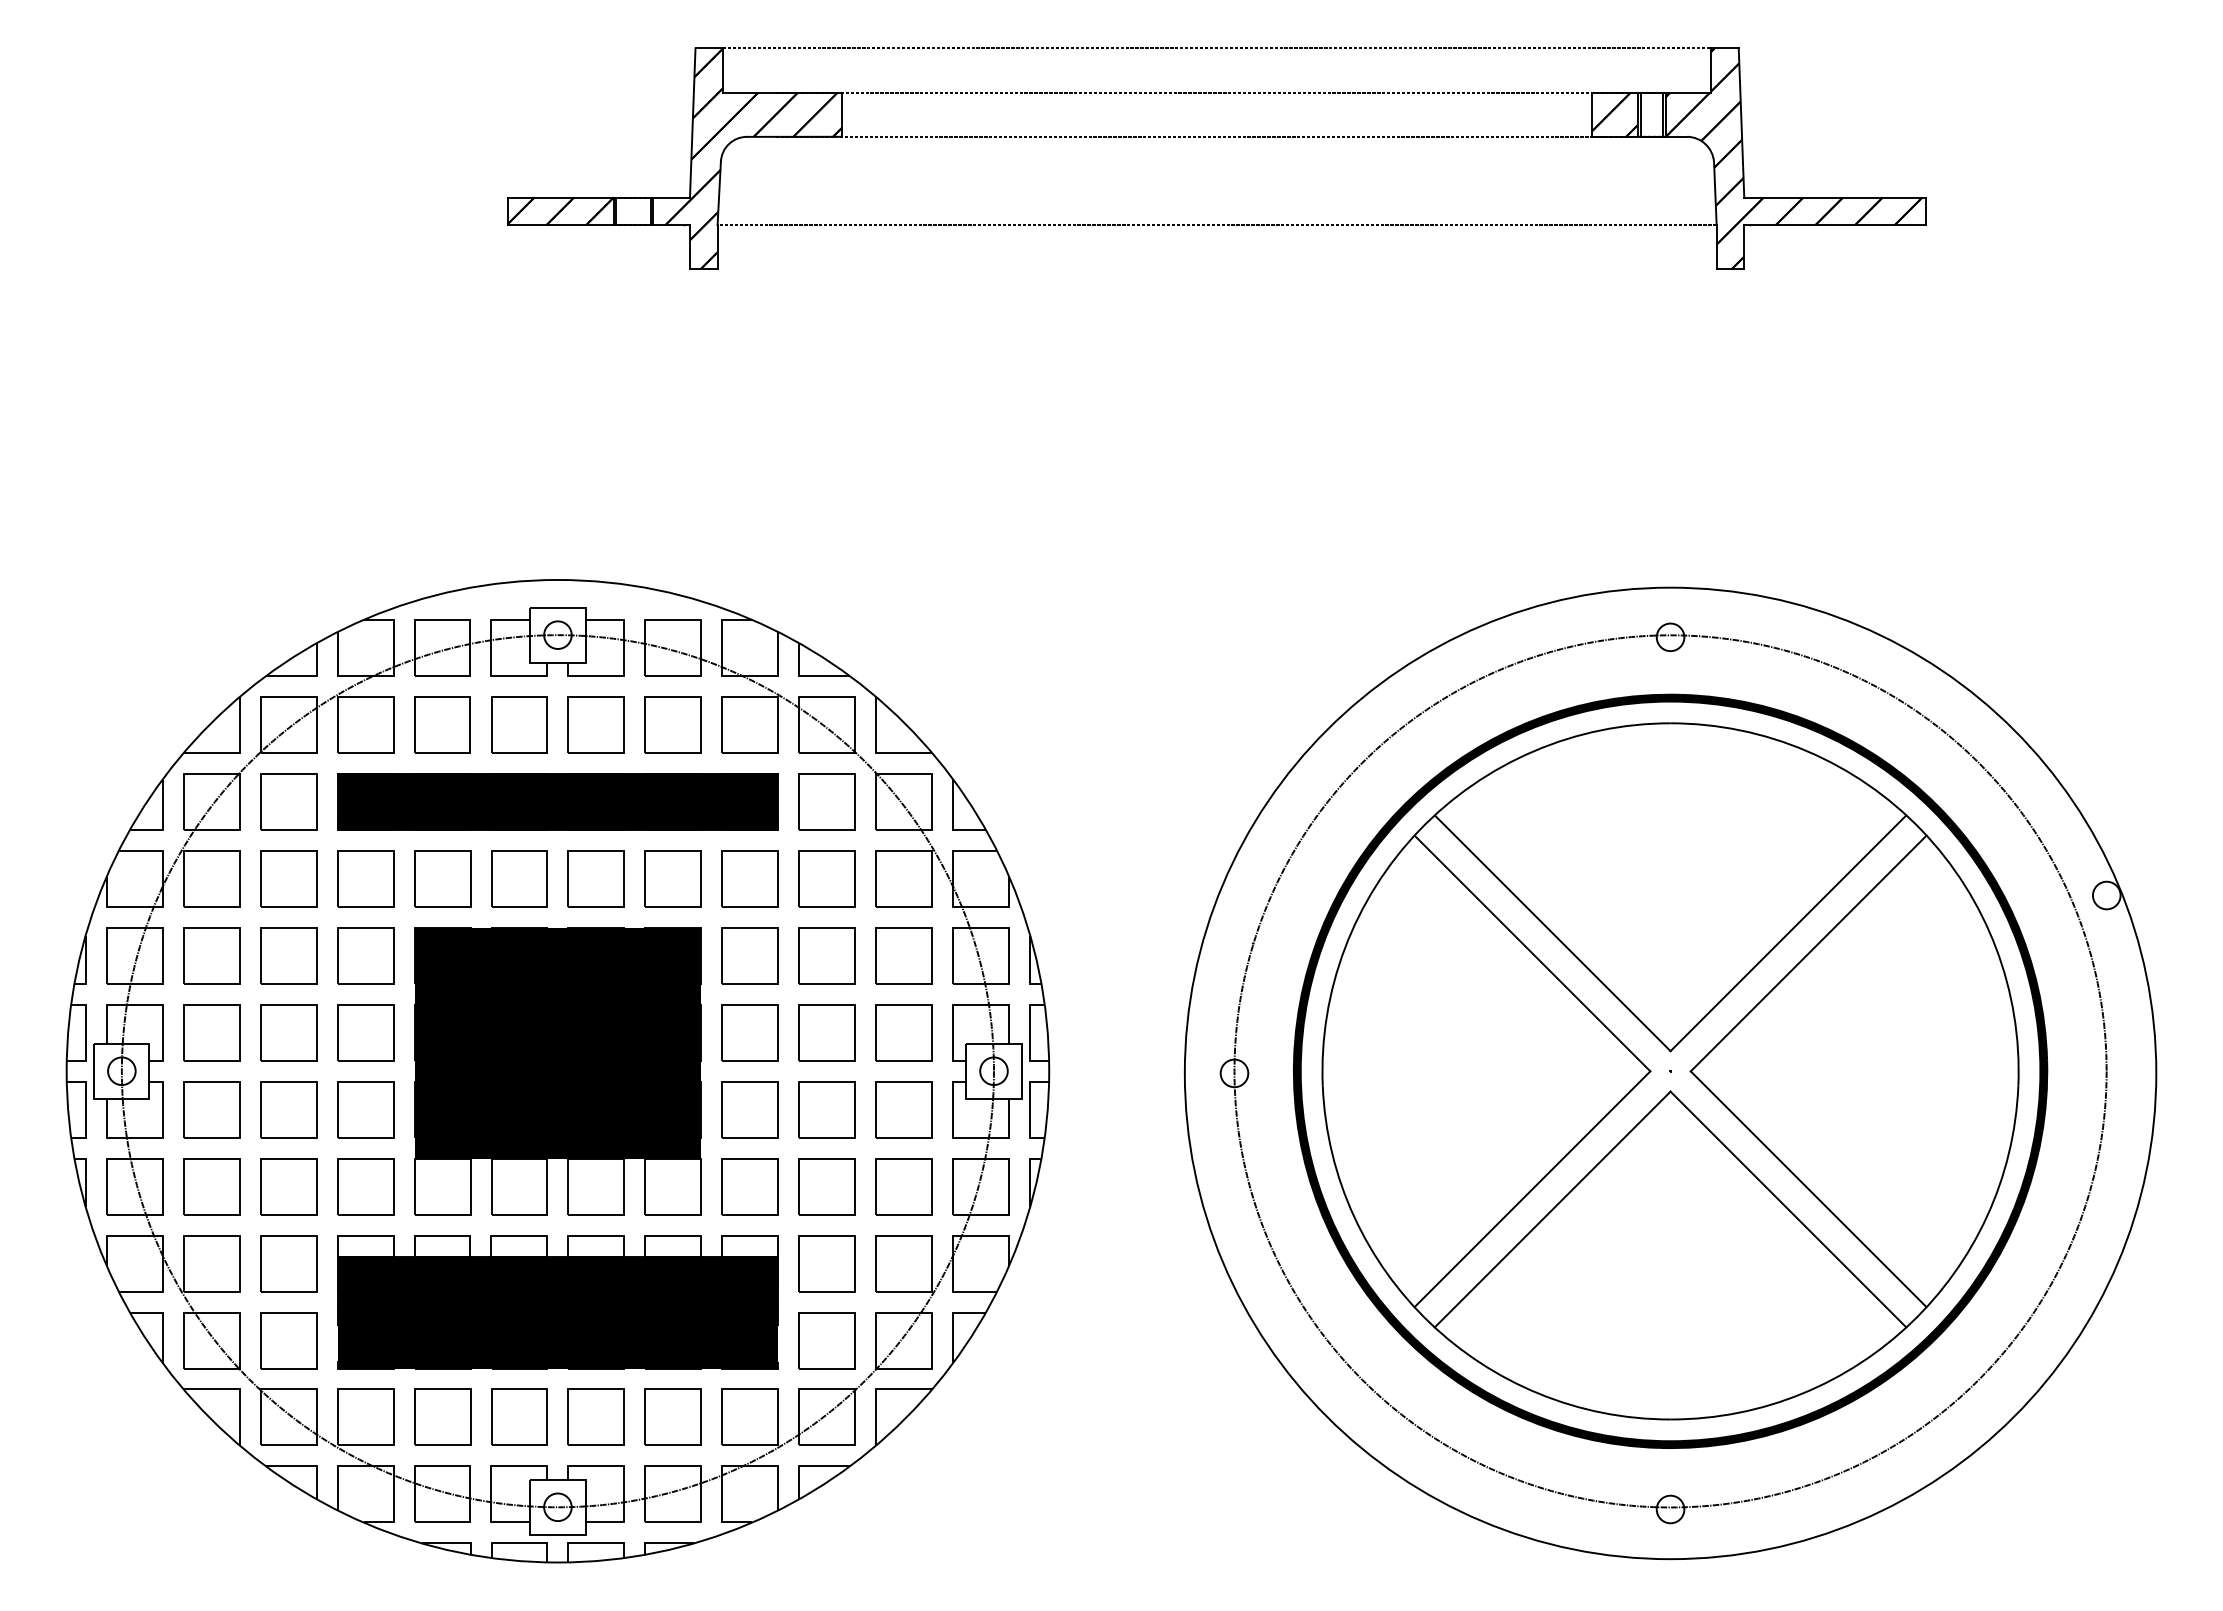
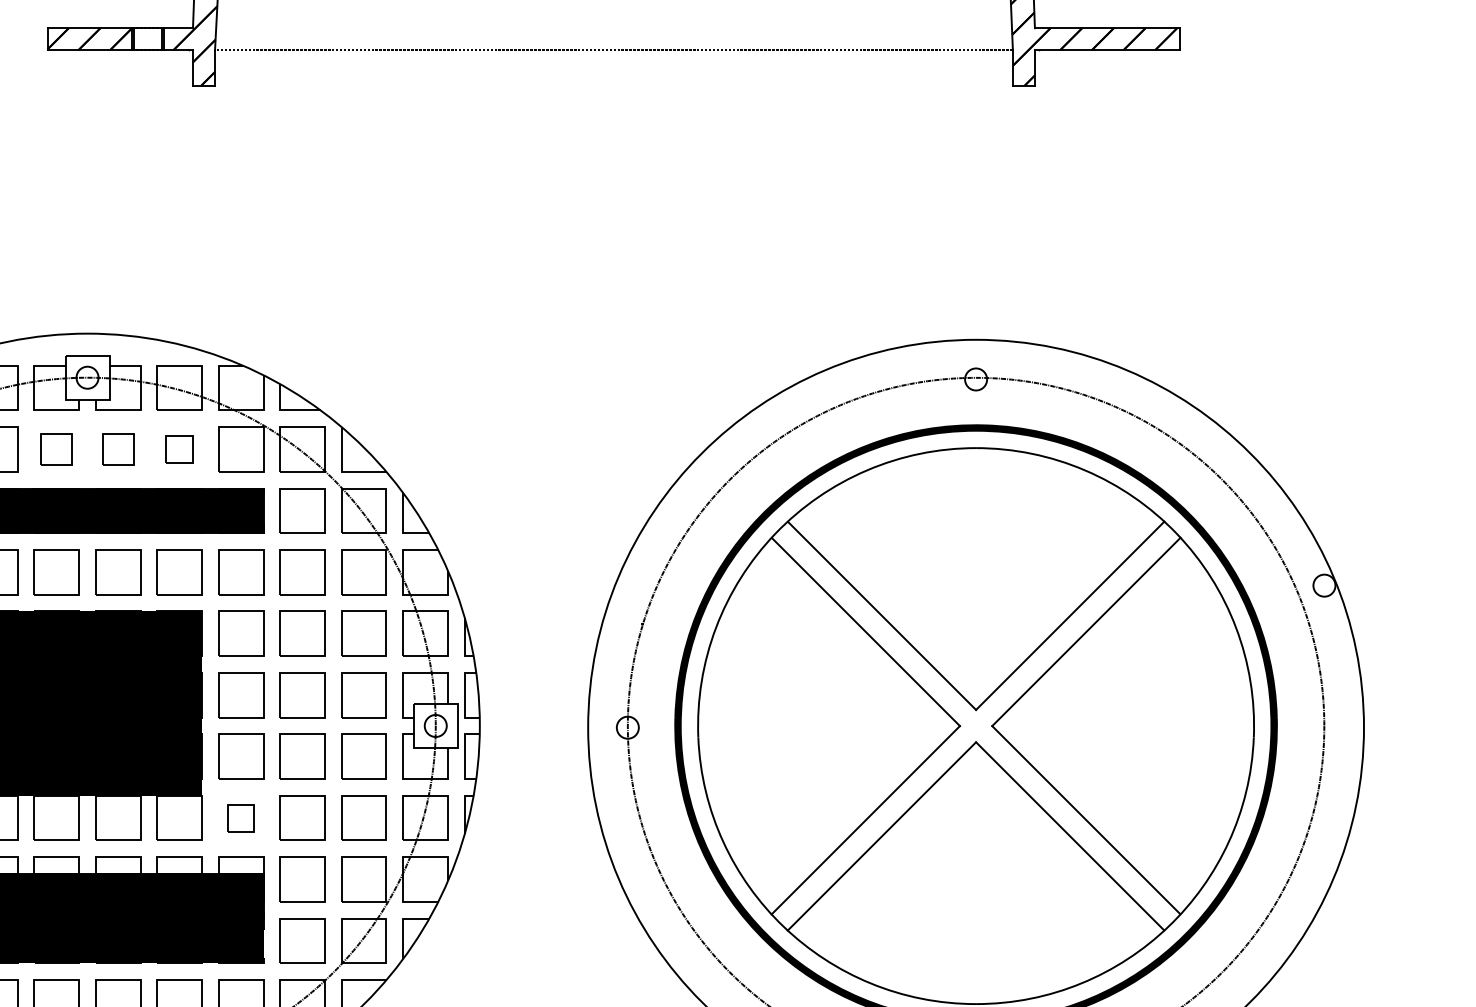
part: (519, 724) -> (56, 449), size x0.7
part: (595, 724) -> (117, 449), size x0.7
part: (672, 724) -> (179, 449), size x0.6
part: (749, 1186) -> (240, 818), size x0.6

